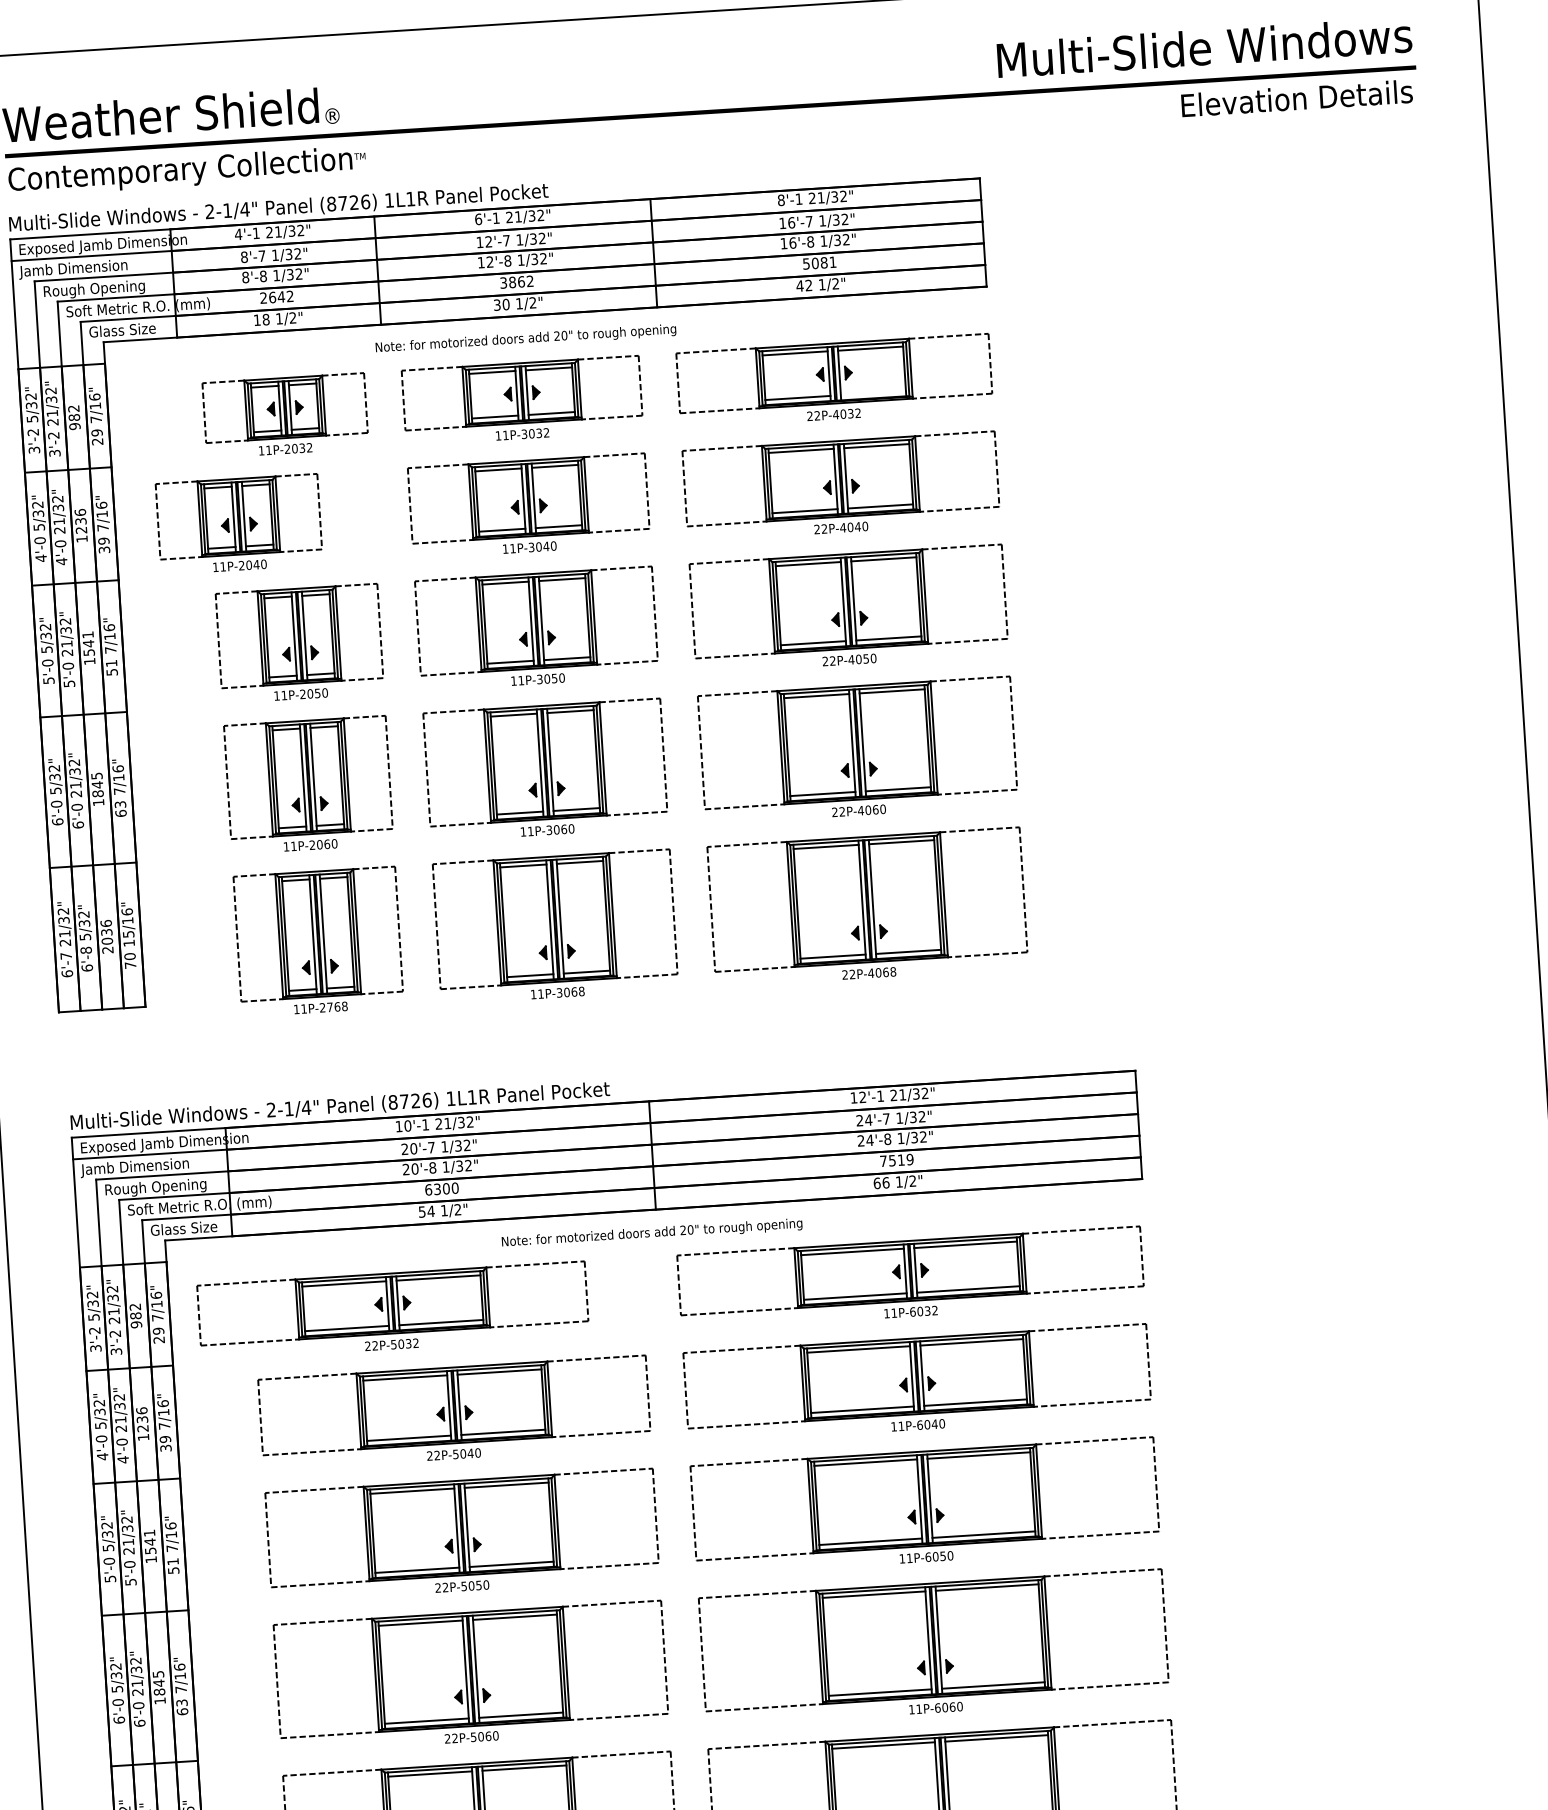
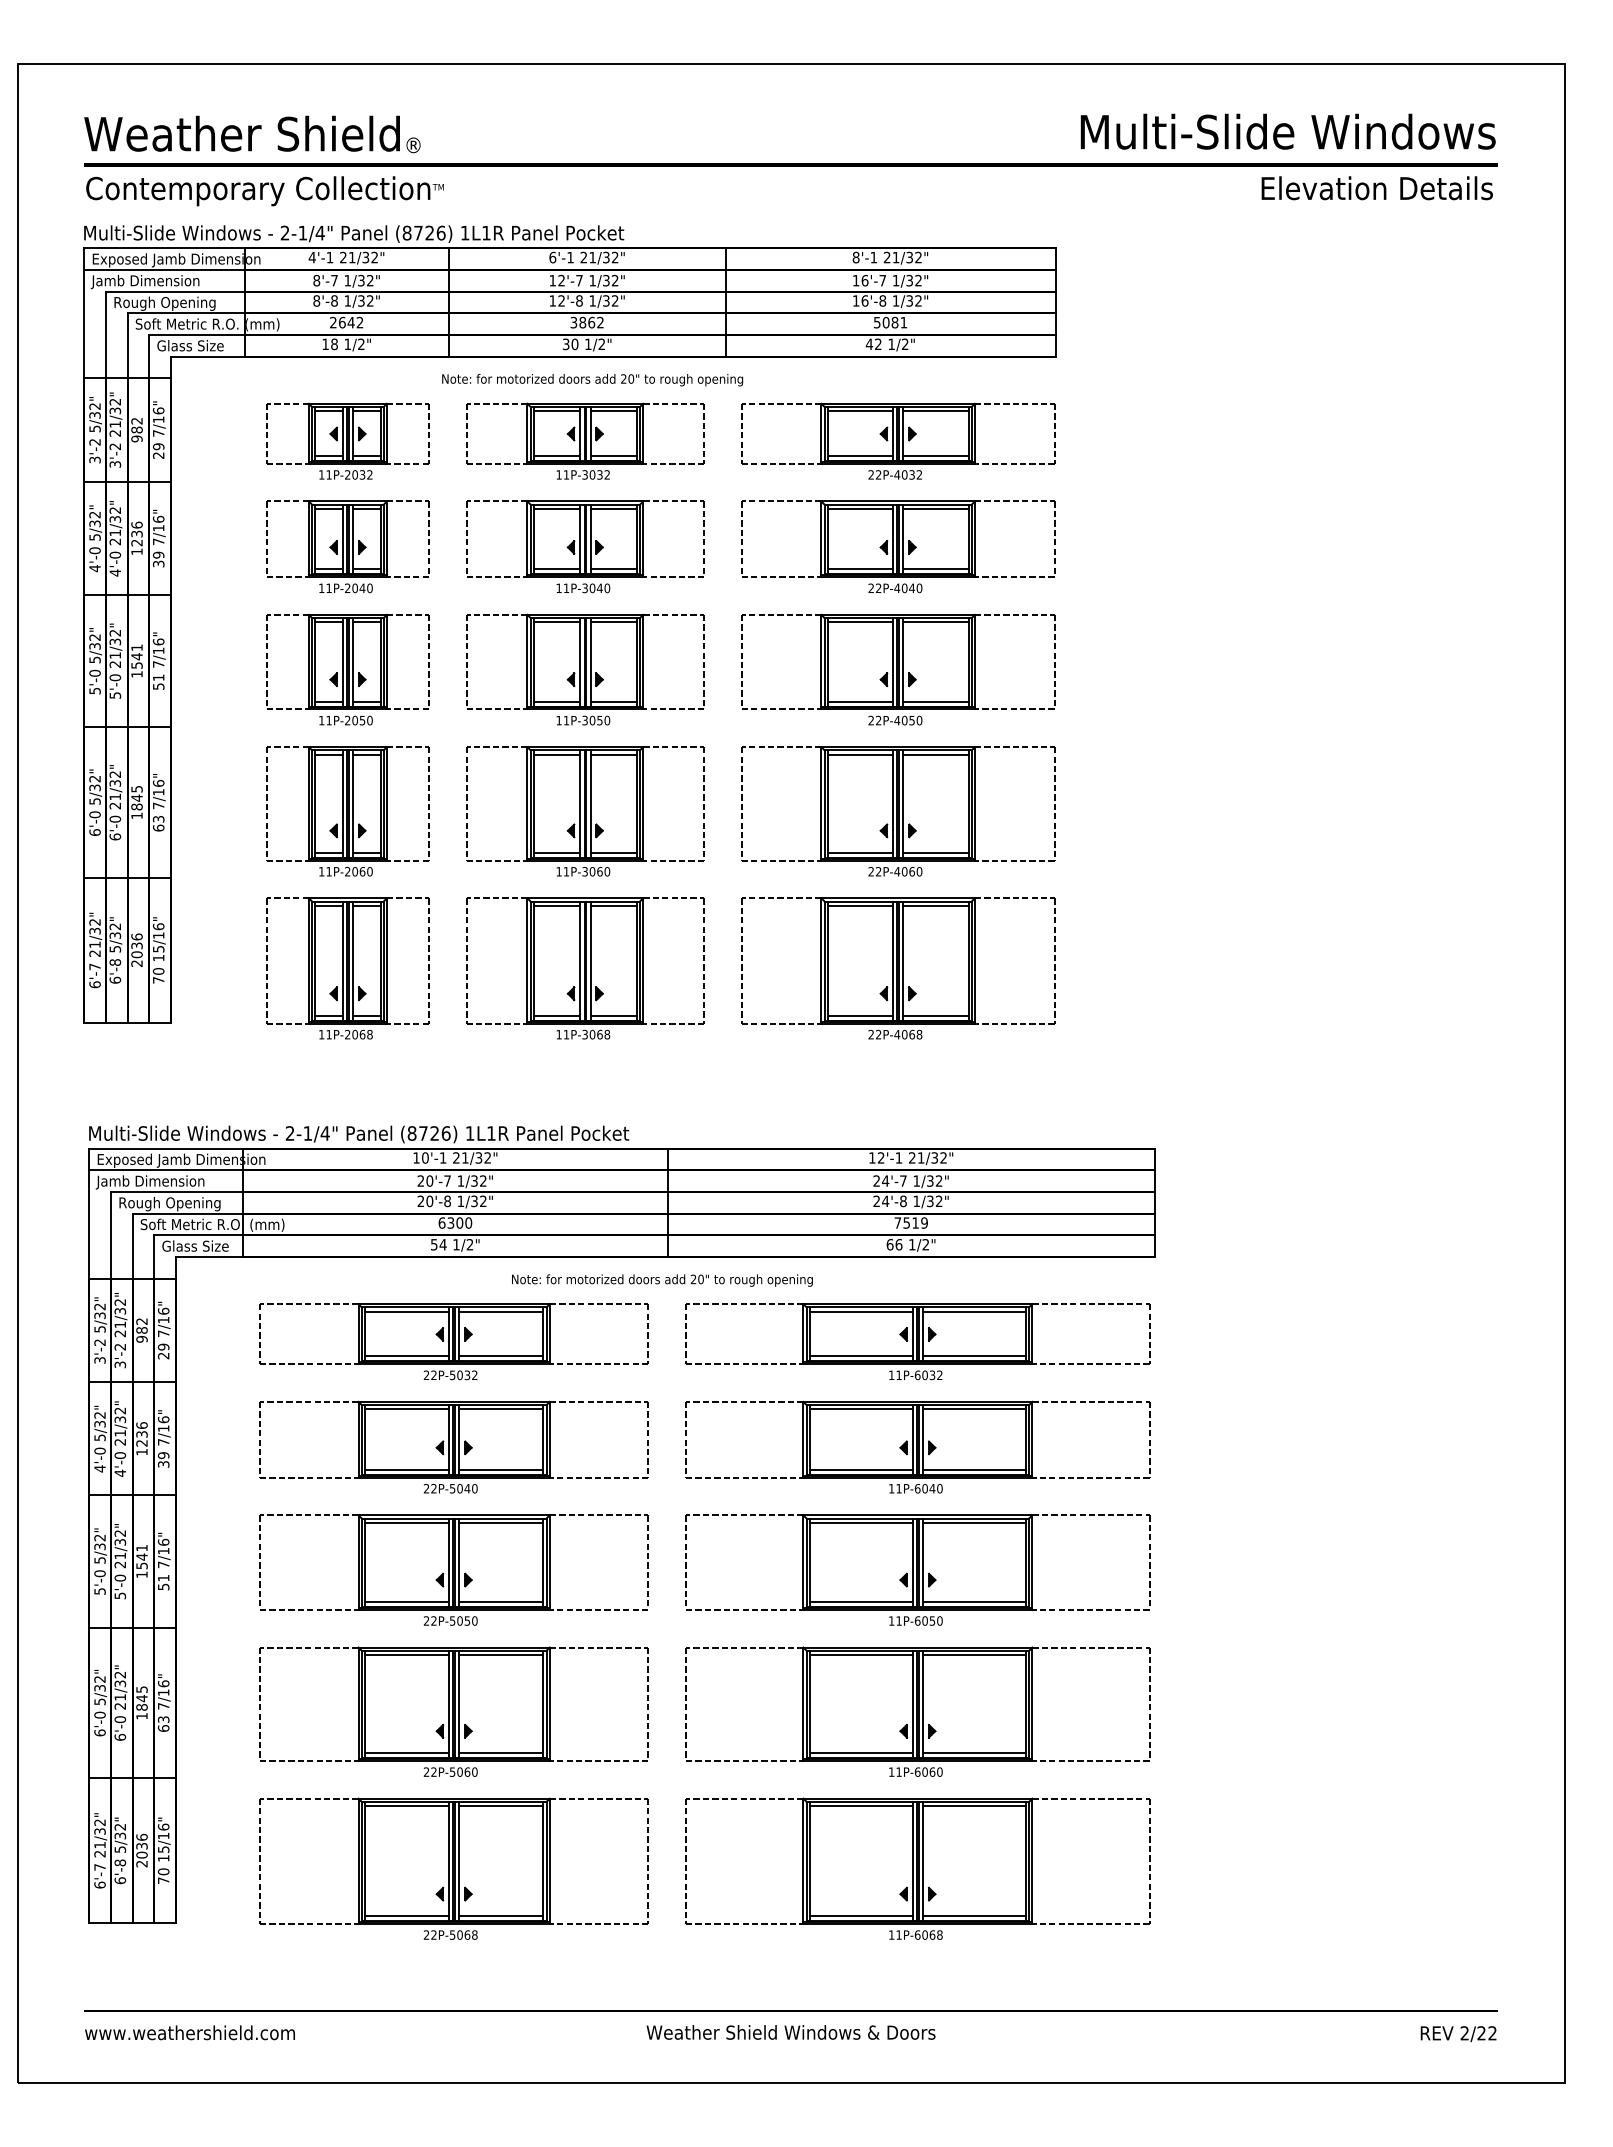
line: (872, 392) -> (935, 455), added
part: (238, 523) -> (347, 546), moved
text: (329, 1007) -> (354, 1034), 11P-2768 -> 11P-2068
part: (392, 1310) -> (453, 1341), moved

